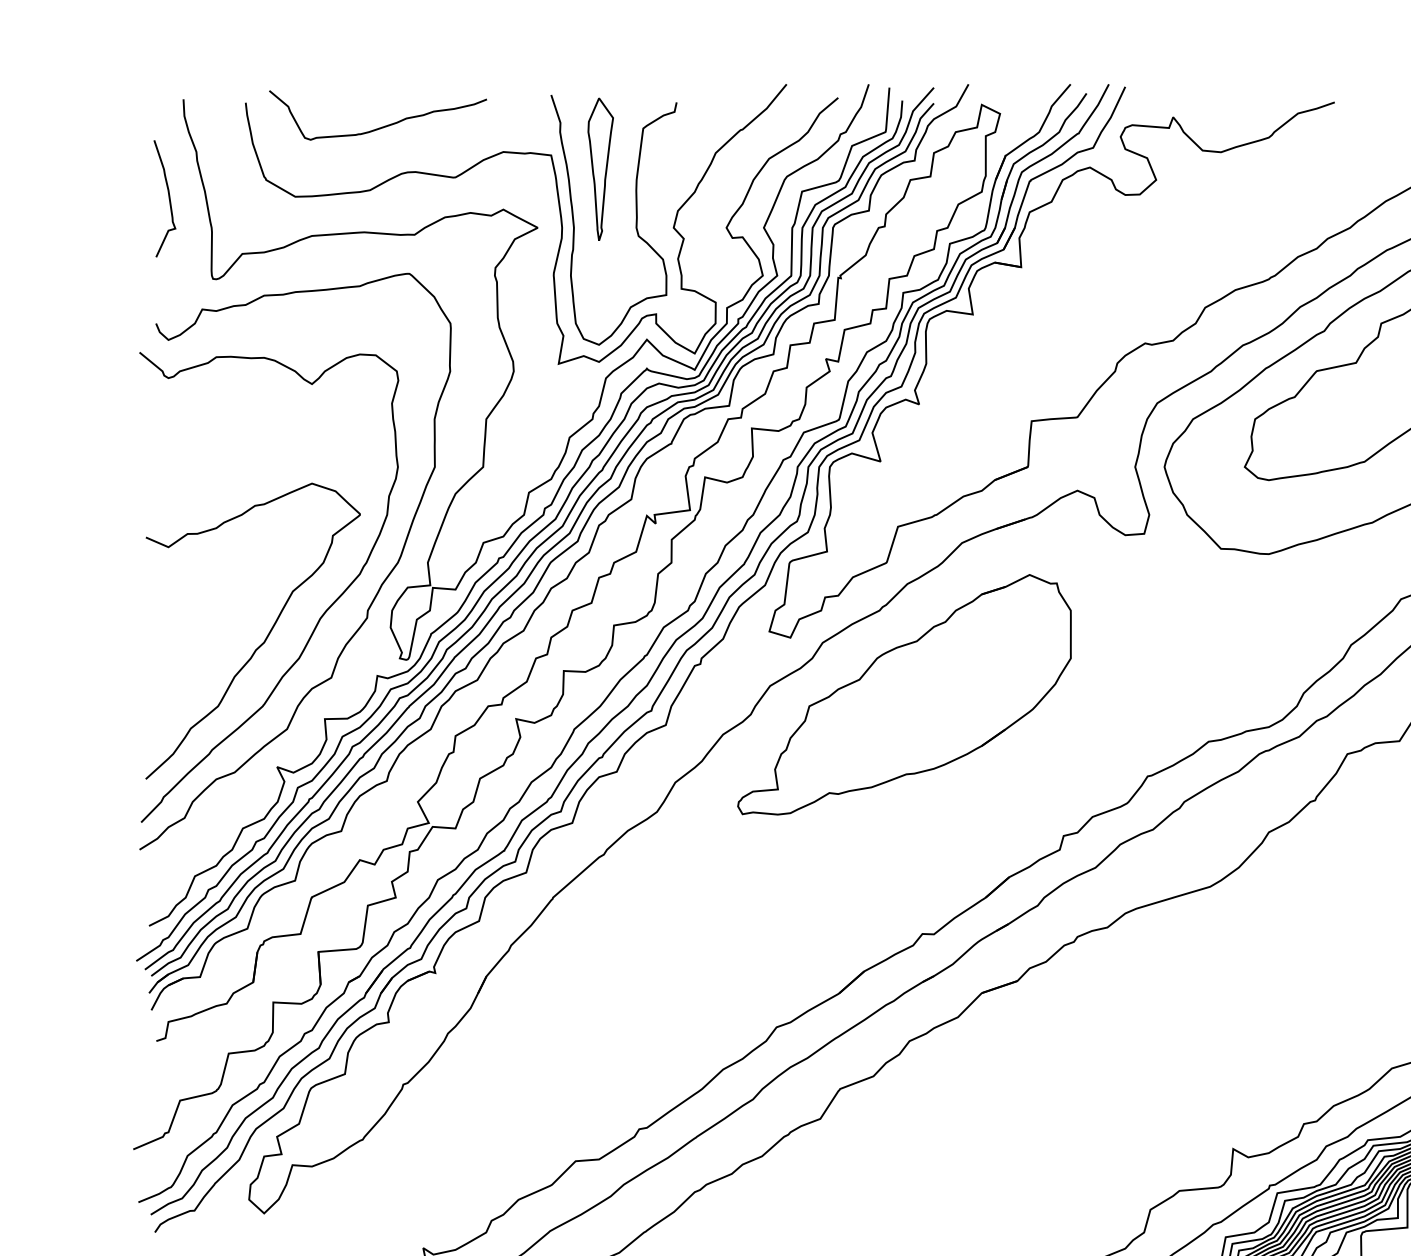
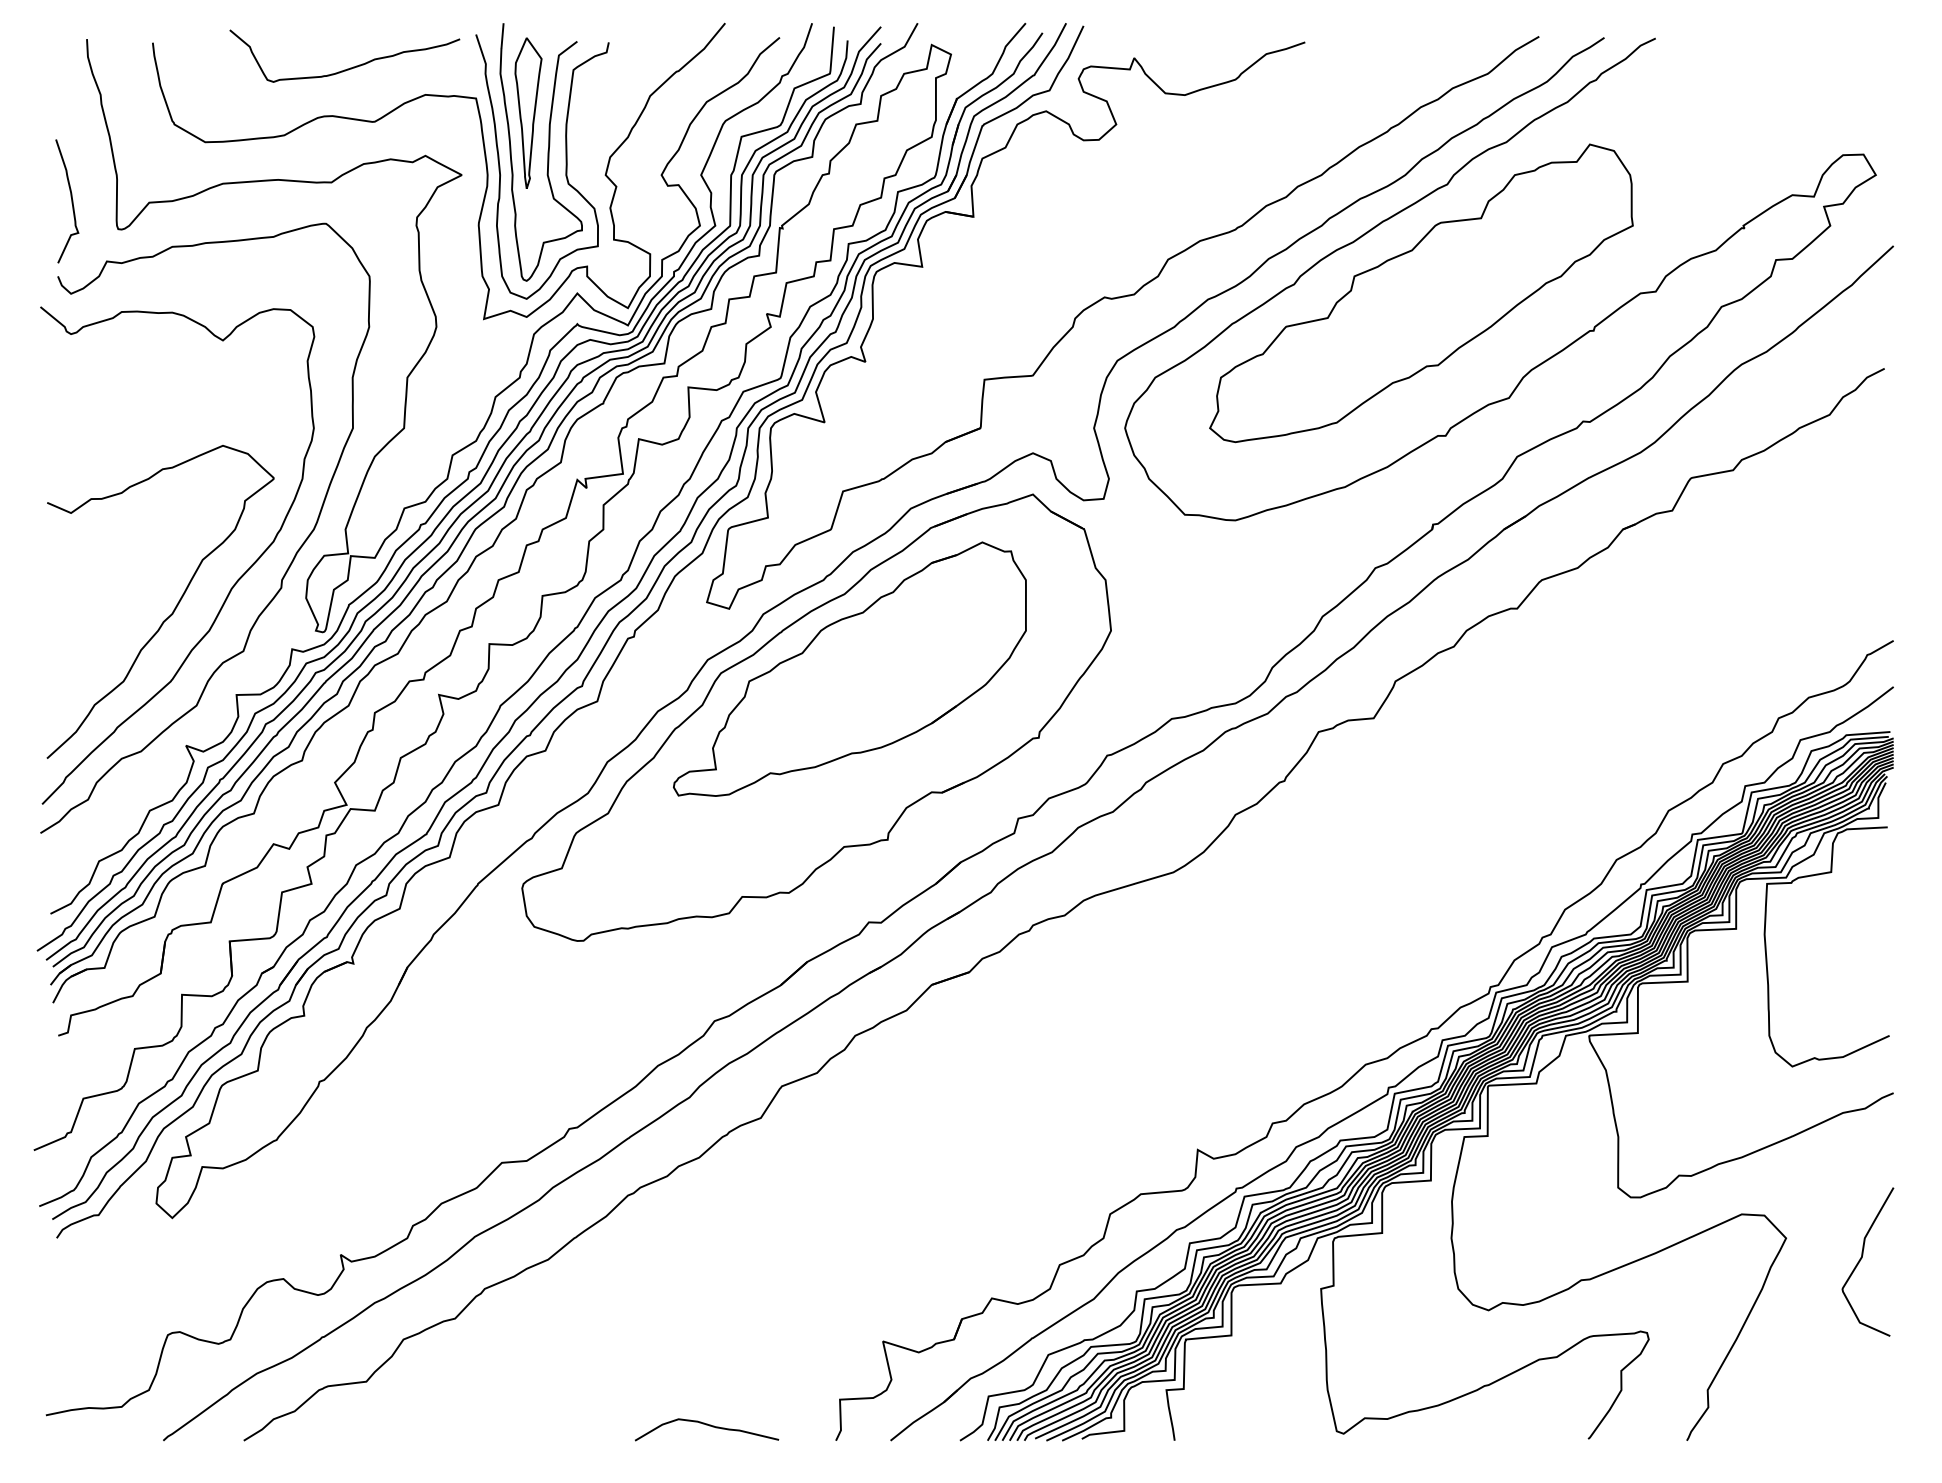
curve: (380, 127) -> (347, 68), moved
curve: (168, 198) -> (71, 201), moved
curve: (618, 206) -> (547, 152), added
part: (872, 740) -> (816, 717), added

